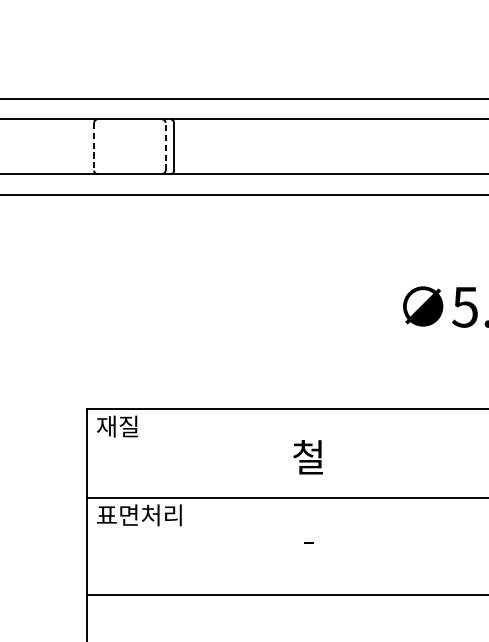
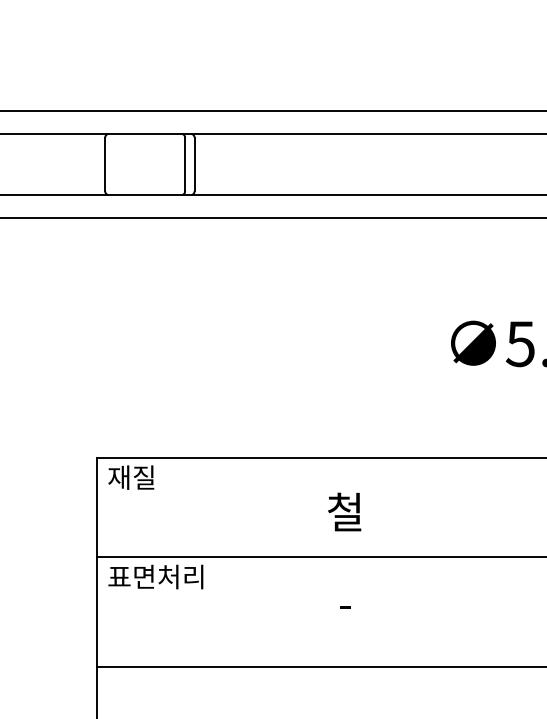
line: (94, 146) -> (105, 164), dashed -> solid
line: (165, 146) -> (185, 164), dashed -> solid

